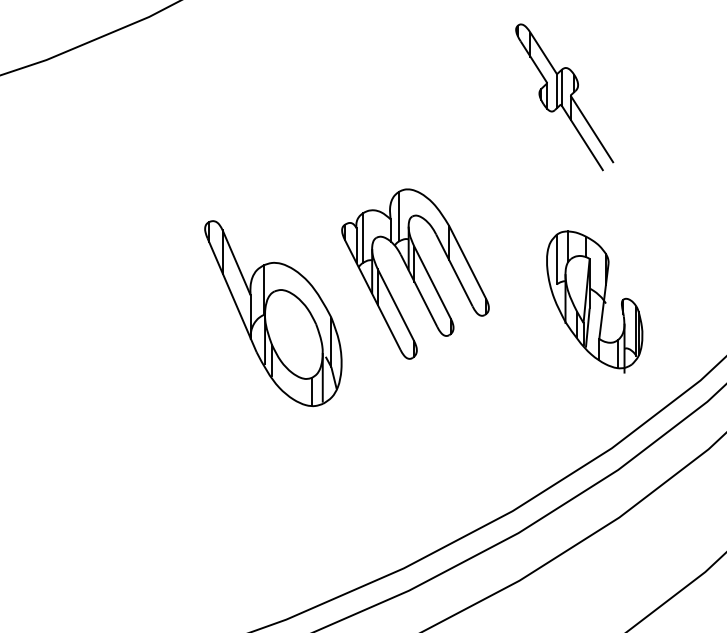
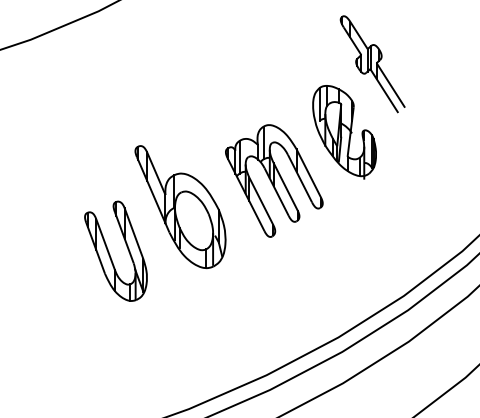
part: (594, 302) -> (344, 132), moved
part: (165, 380) -> (109, 251), added

